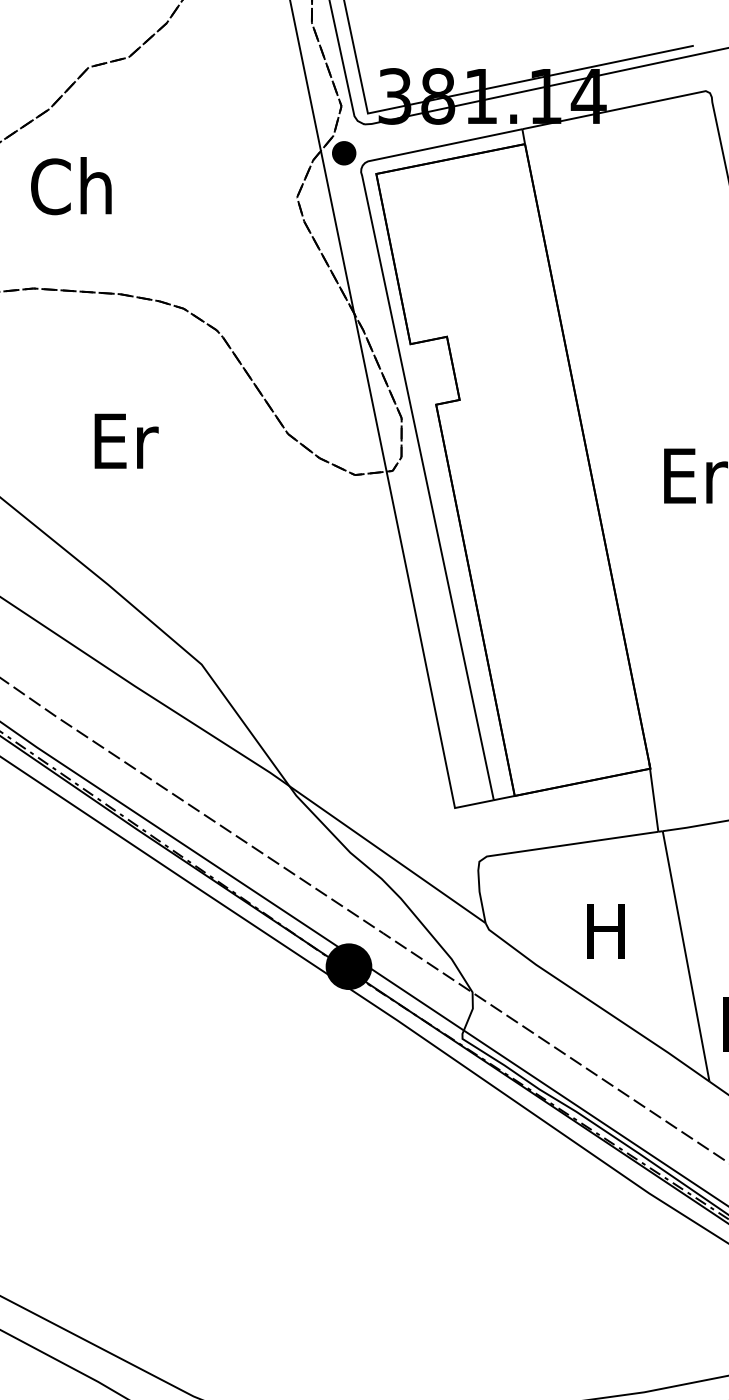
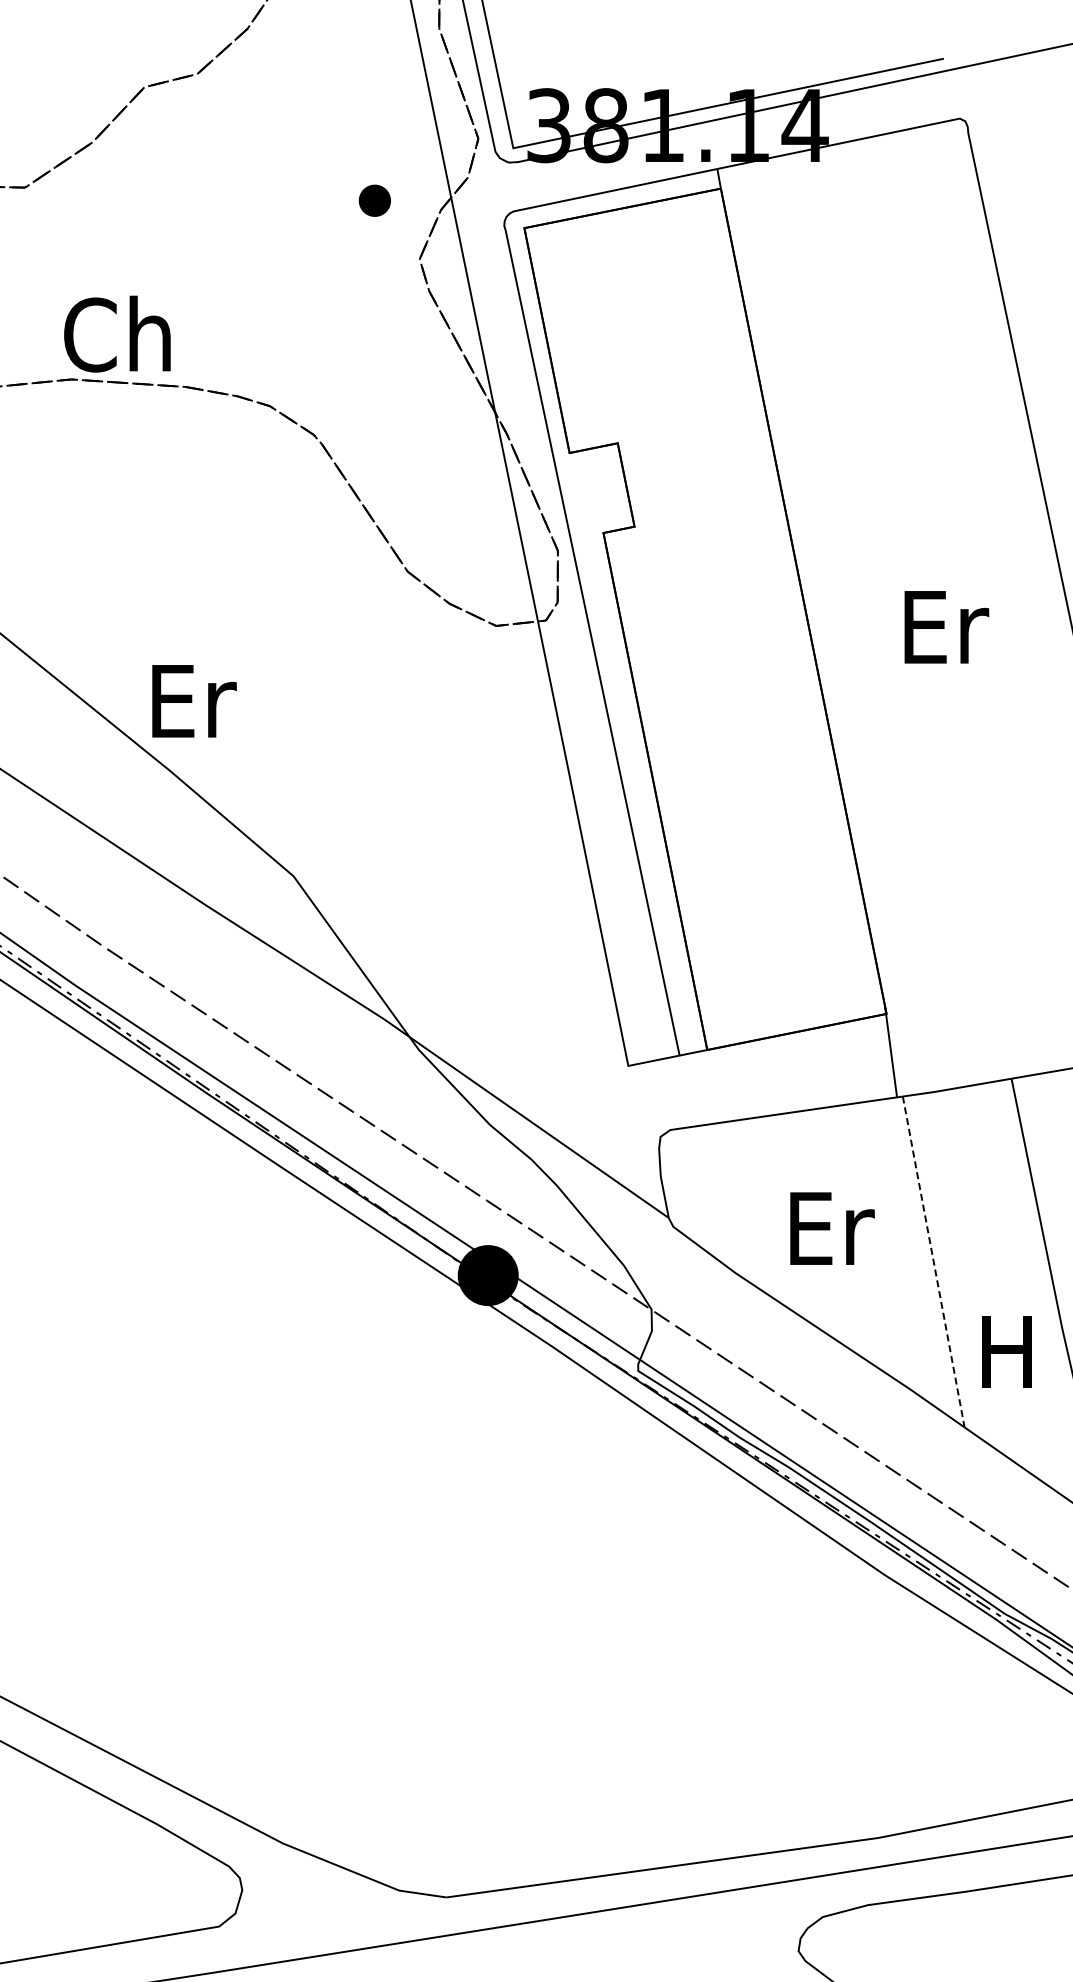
part: (343, 153) -> (374, 200), moved
text: (71, 185) -> (117, 333), moved
text: (126, 441) -> (194, 701), moved
text: (609, 931) -> (832, 1228), H -> Er
line: (685, 956) -> (933, 1262), solid -> dashed

